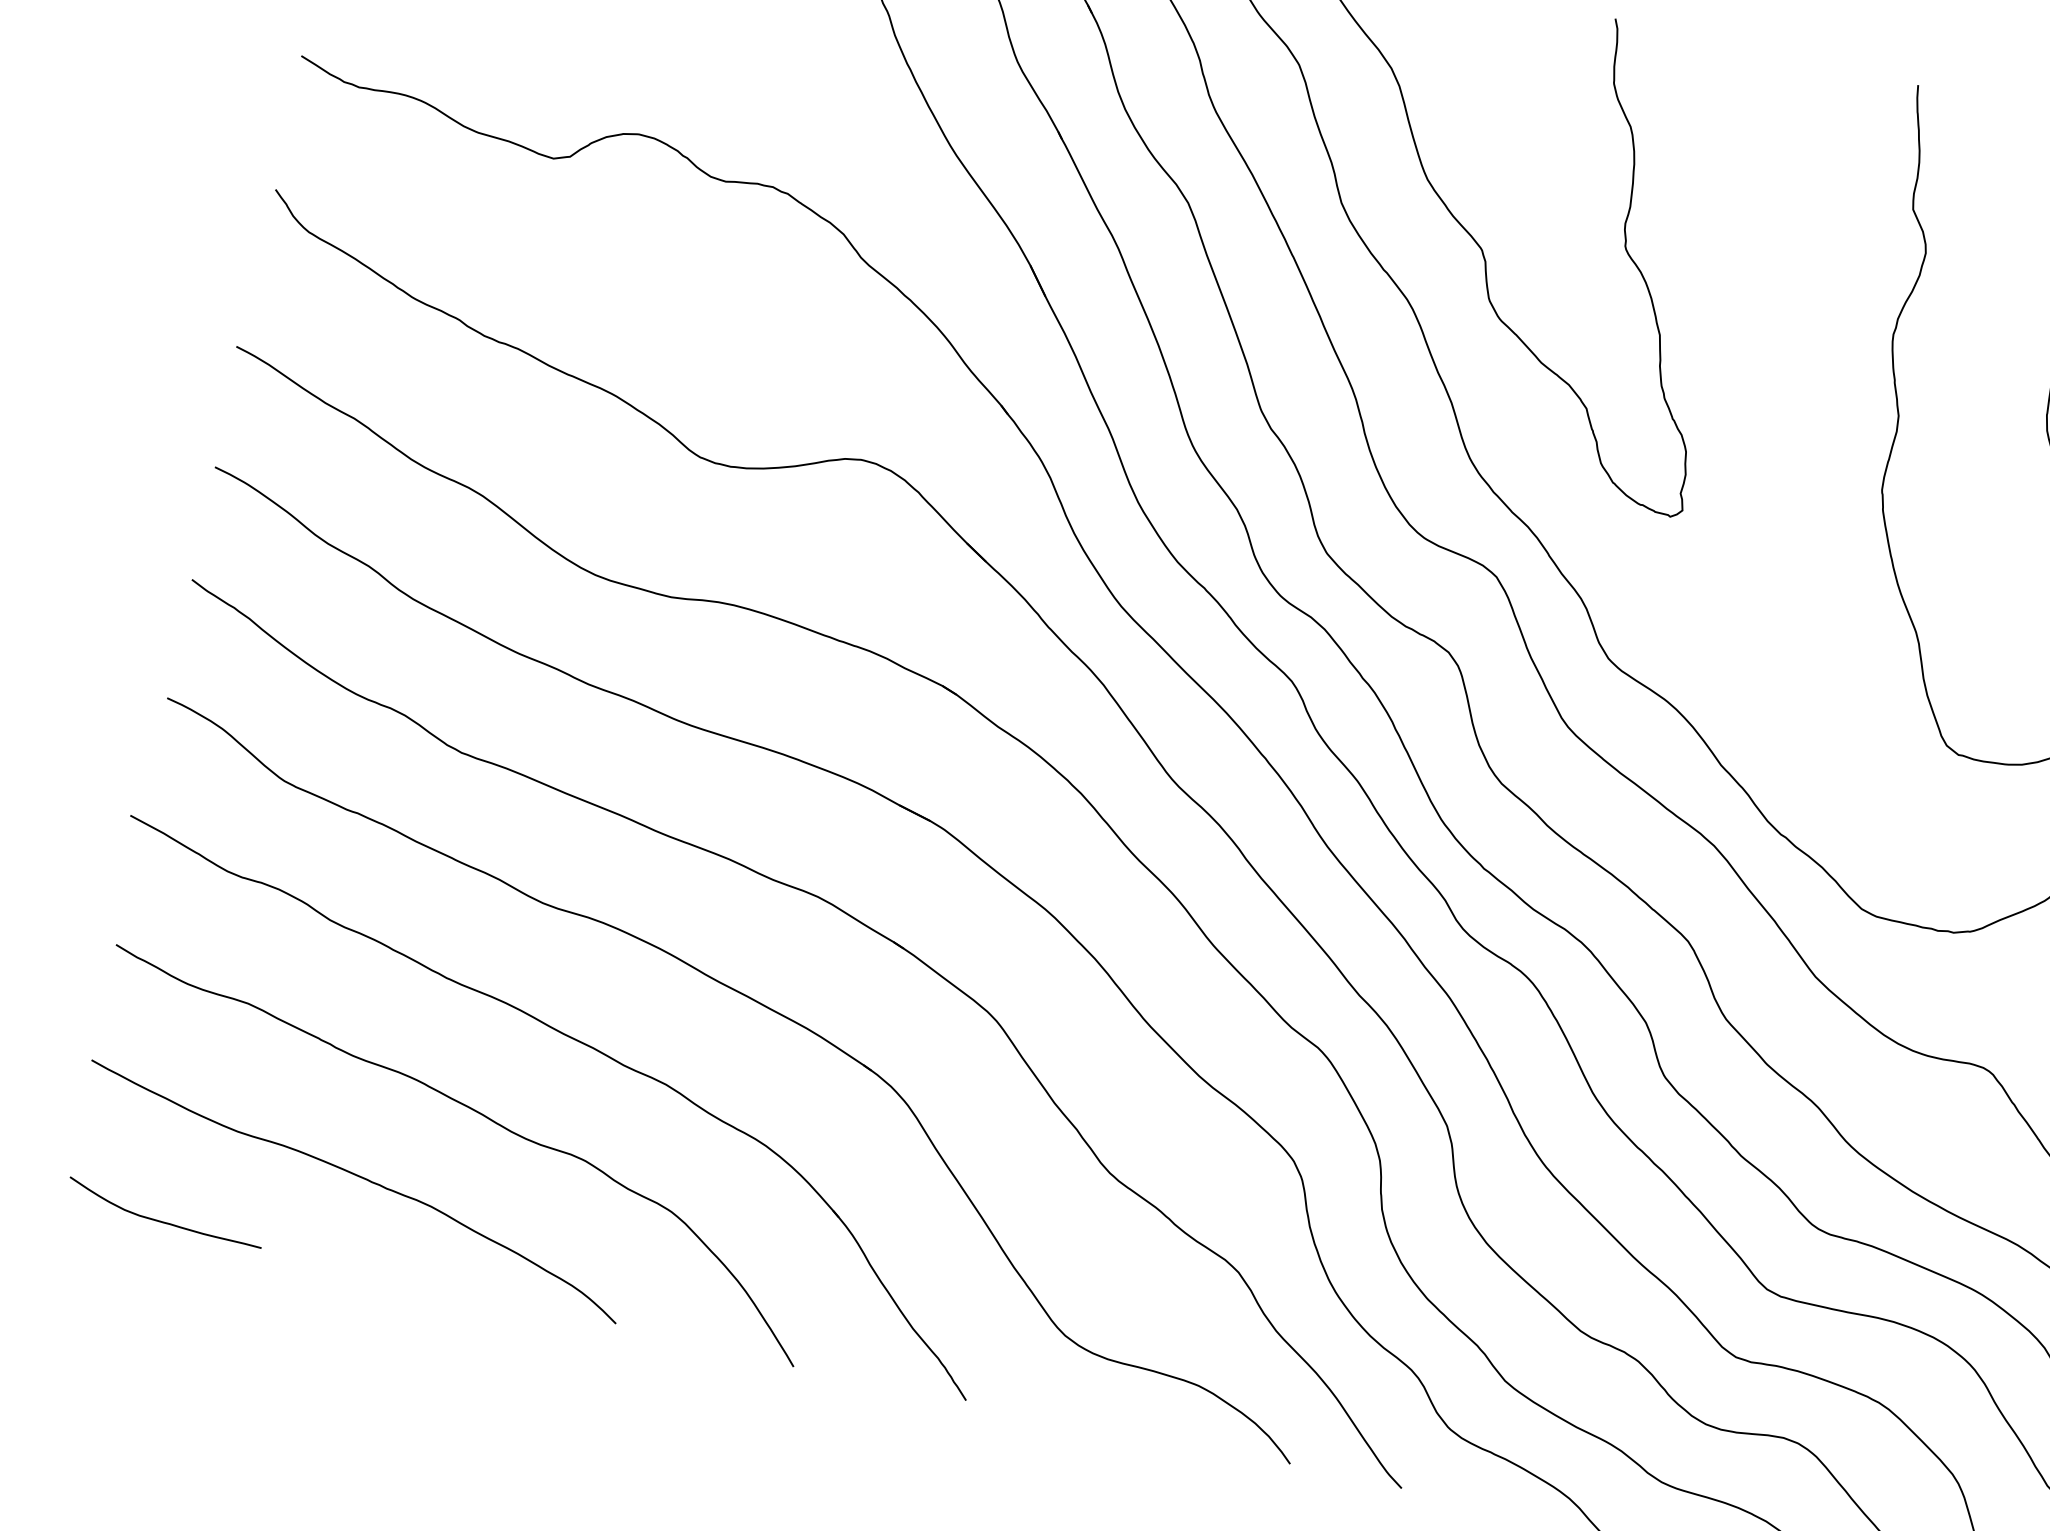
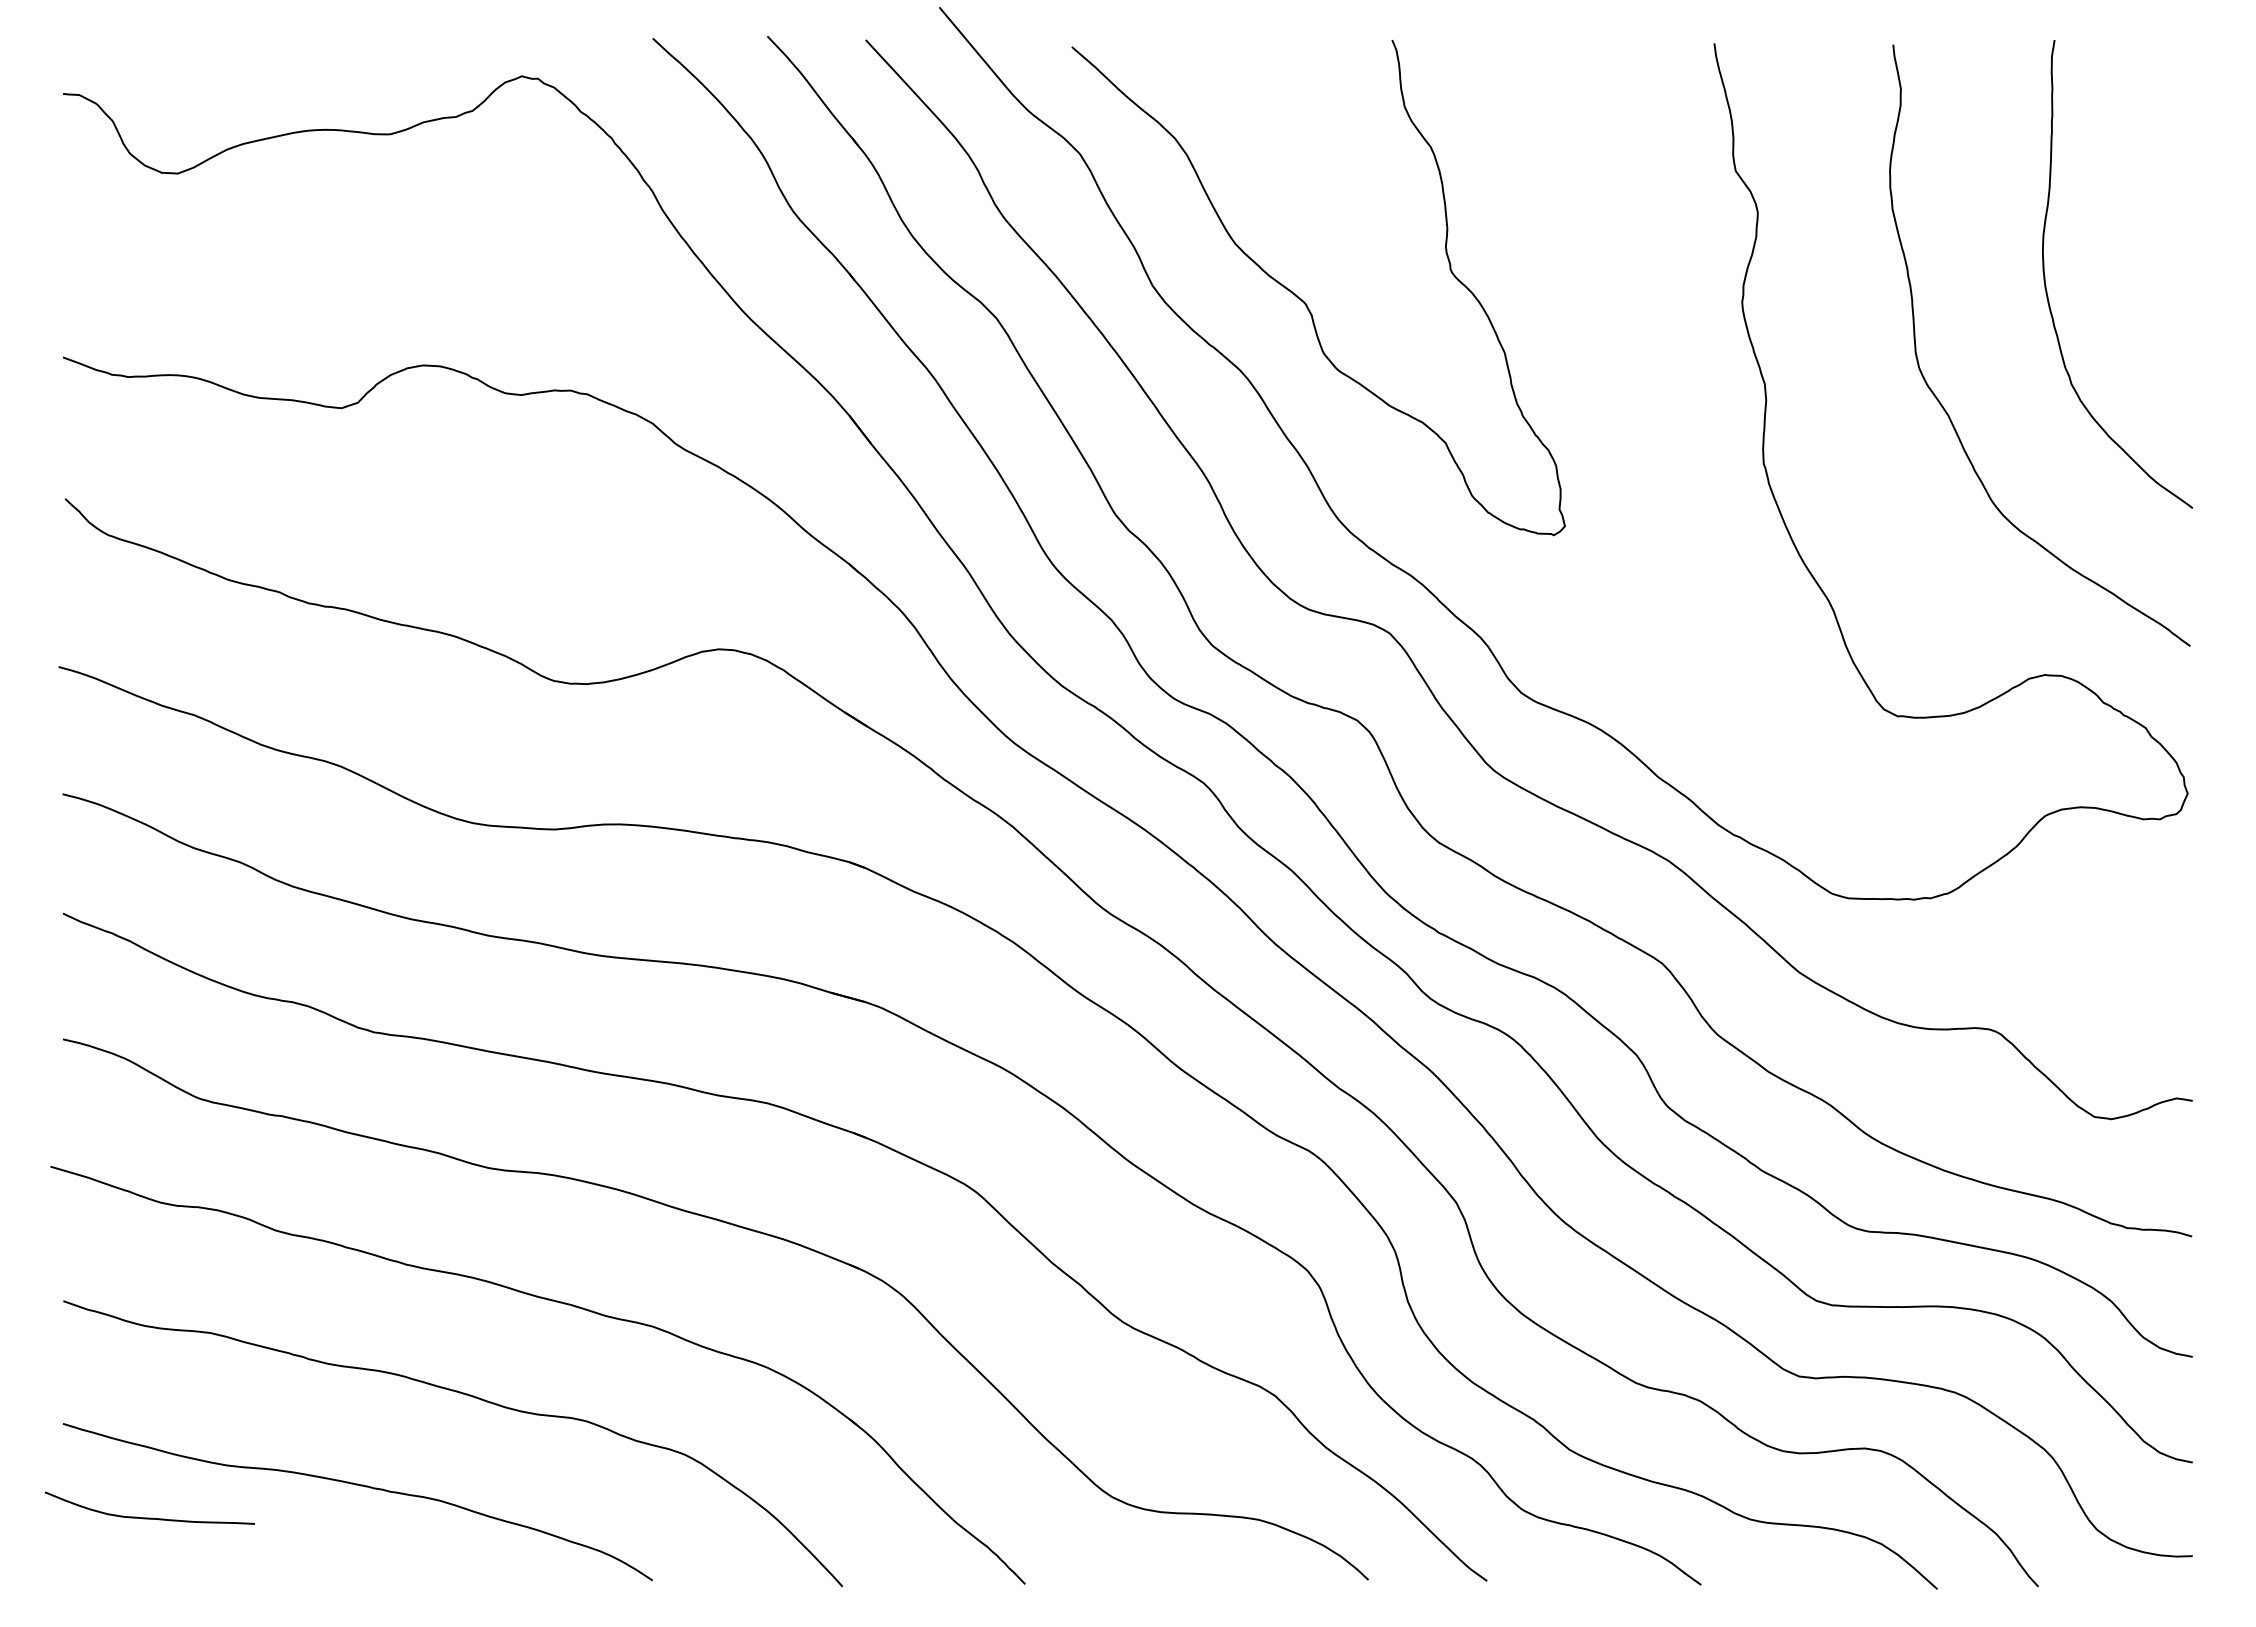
curve: (163, 1221) -> (149, 1517), moved

